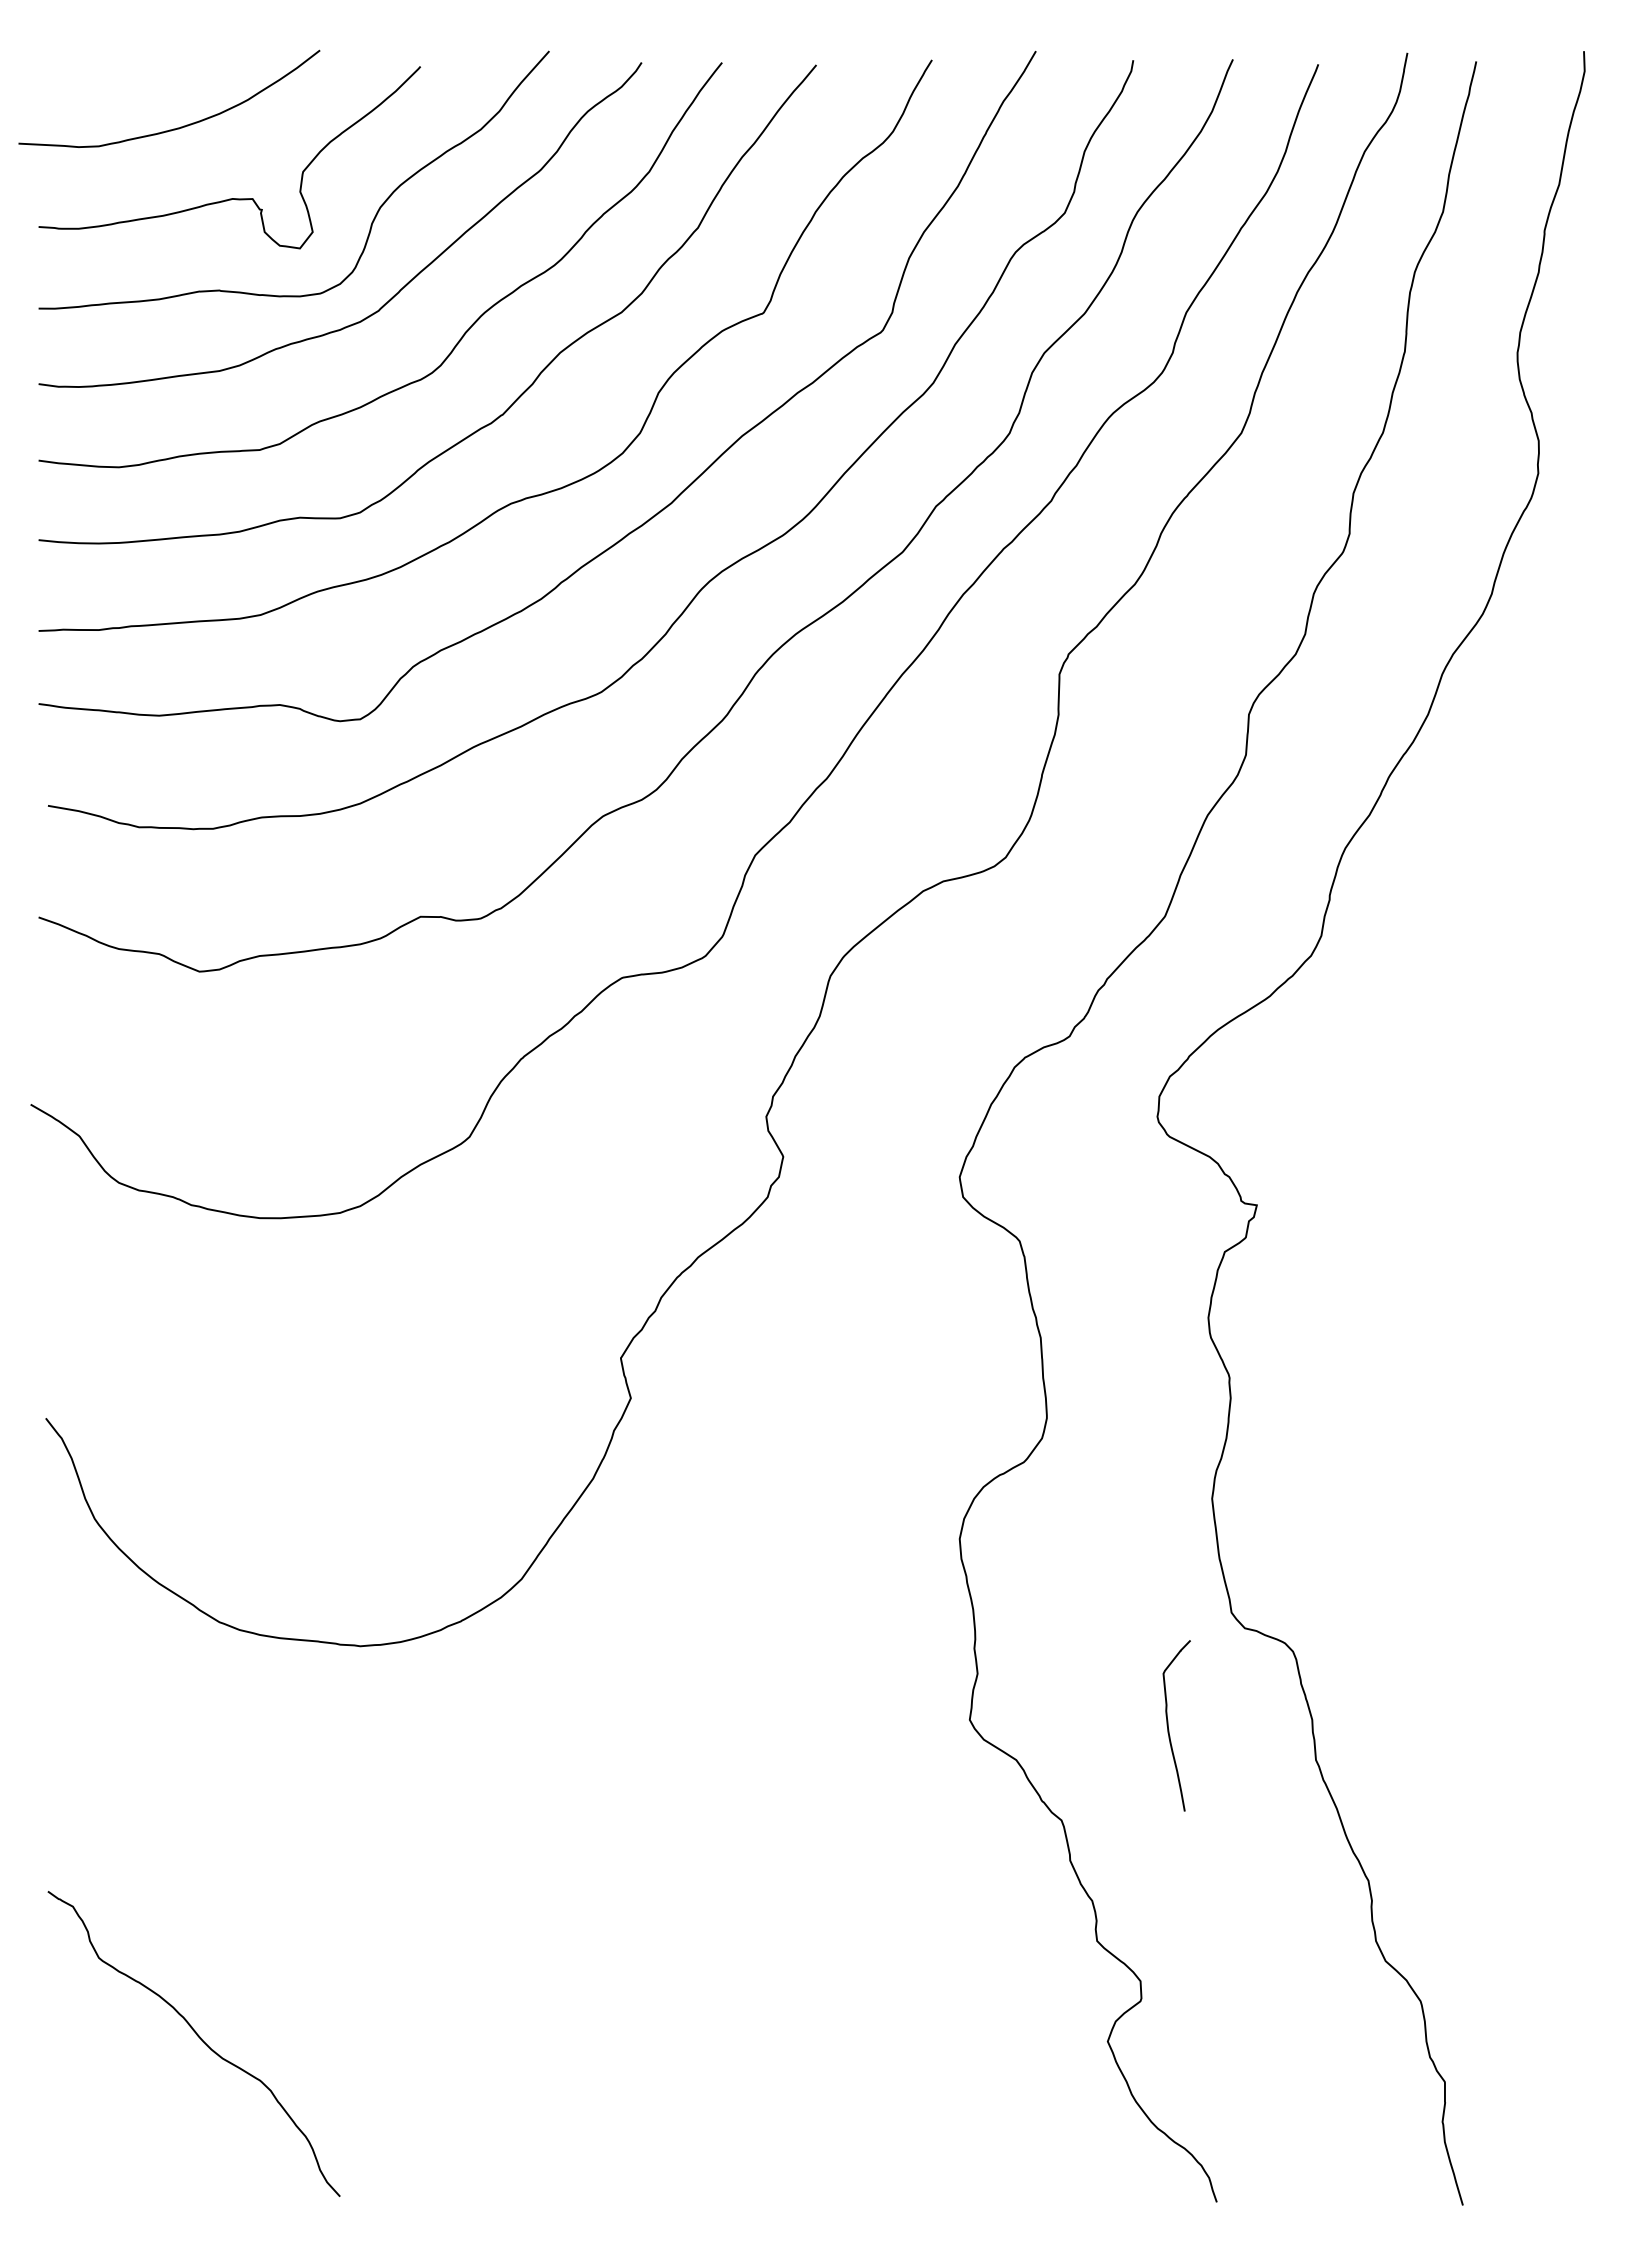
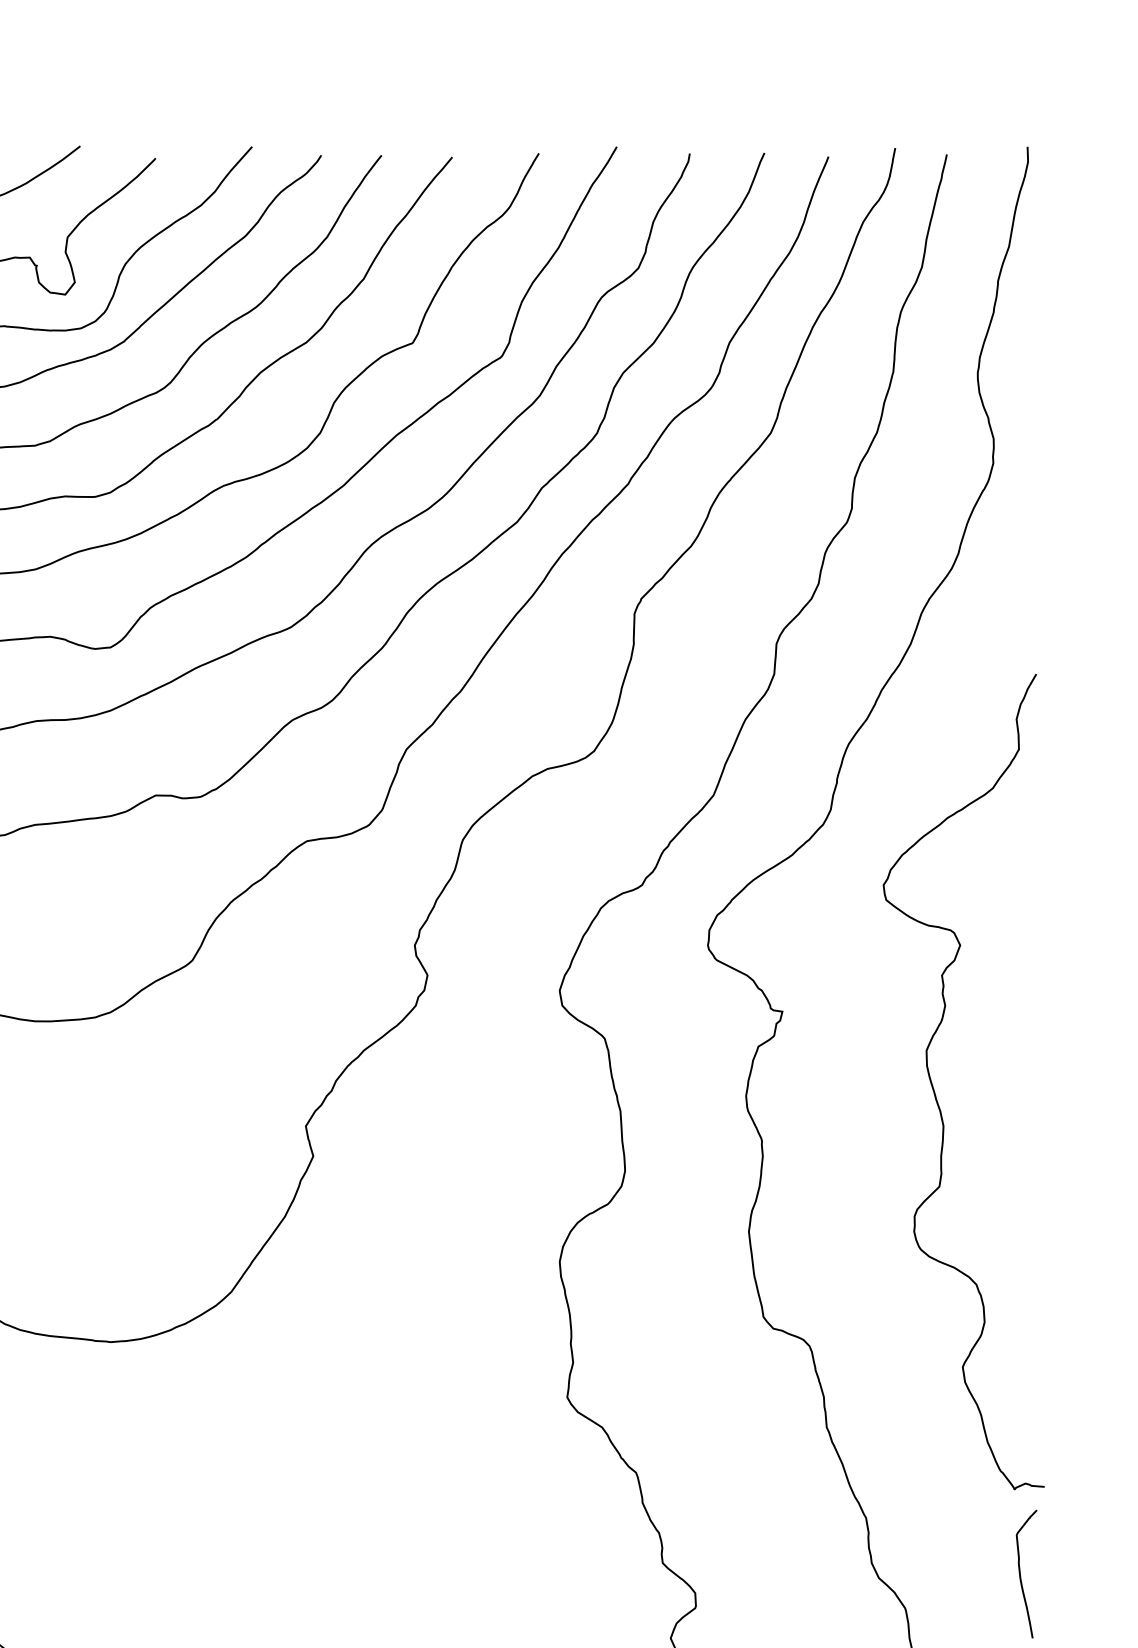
curve: (1459, 1308) -> (934, 1089), added
curve: (1168, 1725) -> (1020, 1573), moved

